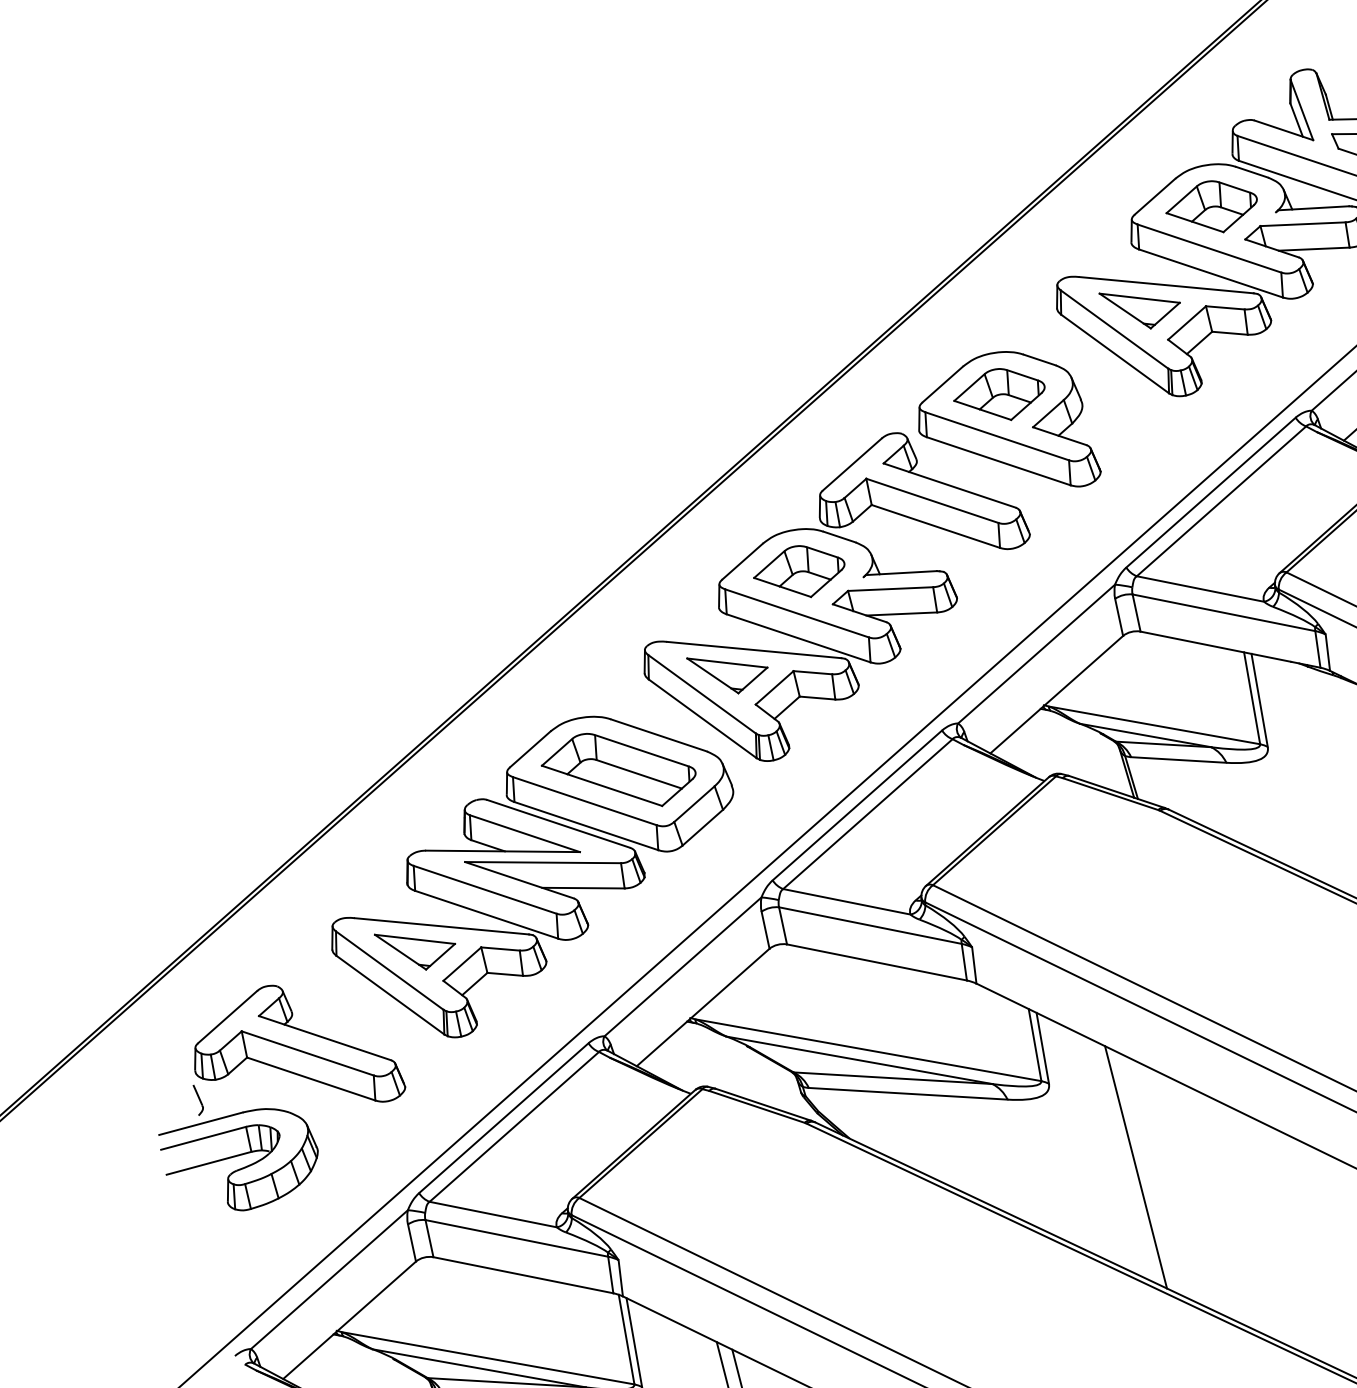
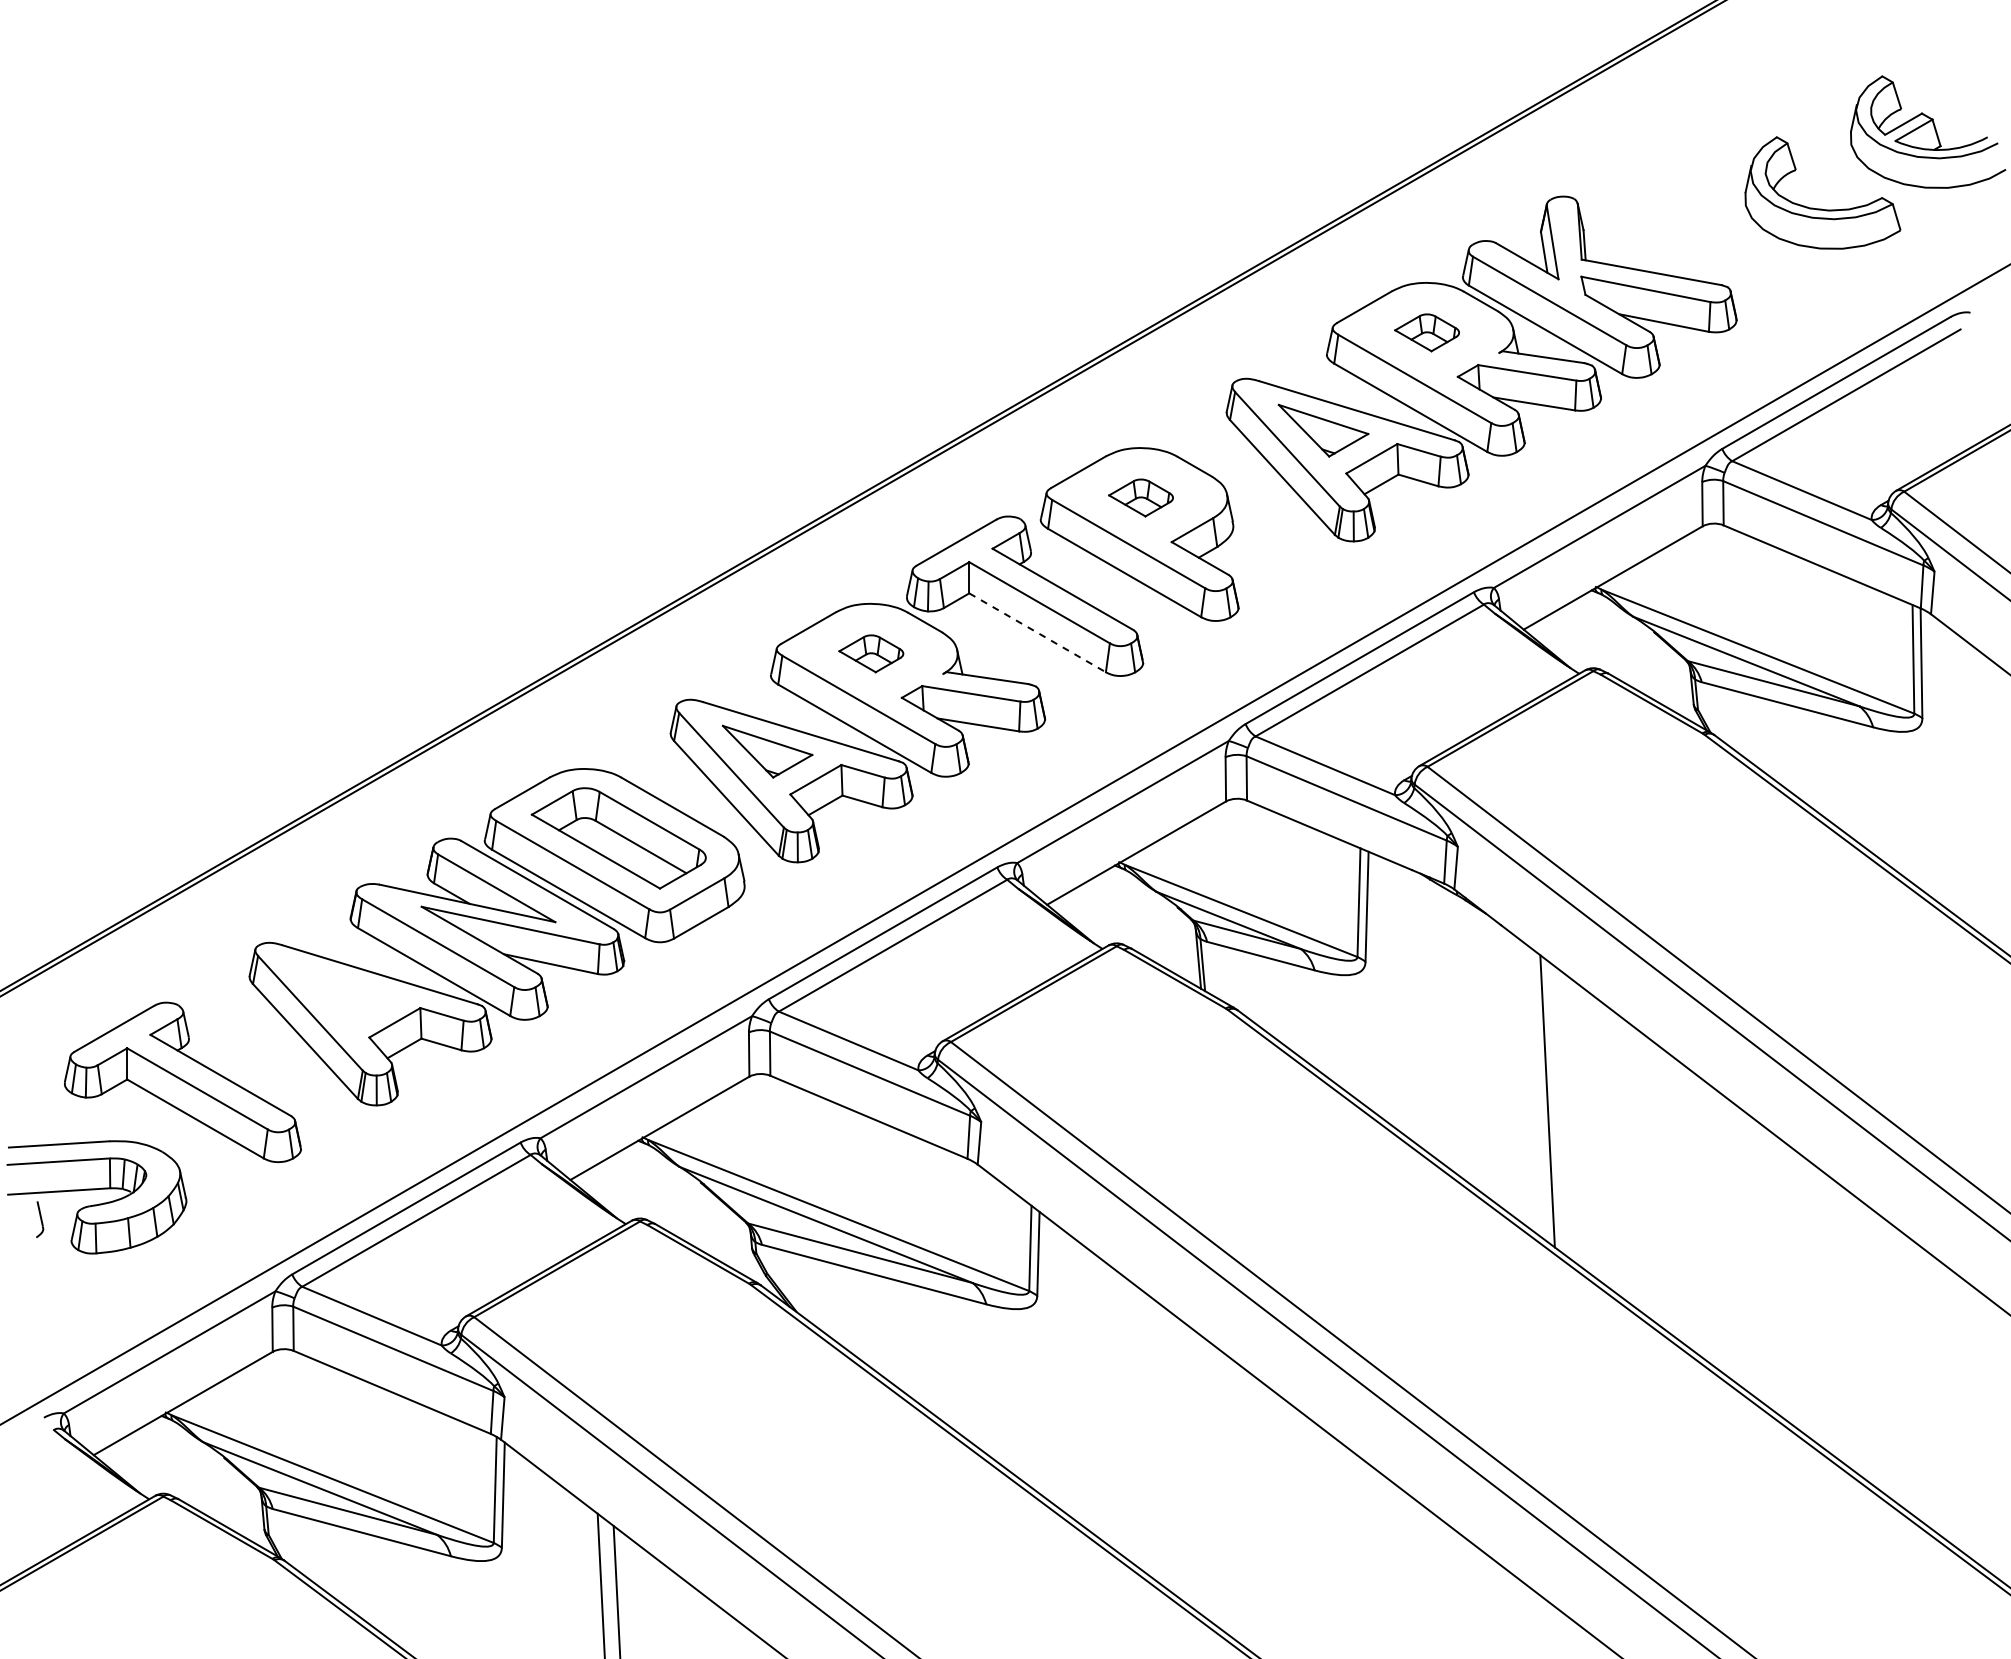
part: (1211, 207) -> (1426, 332), size x0.6
part: (999, 395) -> (1140, 497), size x0.6
line: (935, 526) -> (1037, 632), solid -> dashed
part: (799, 572) -> (871, 653), size x0.6
part: (416, 948) -> (346, 994), removed
part: (199, 1099) -> (40, 1219), moved
line: (1136, 1167) -> (1117, 1411), removed

